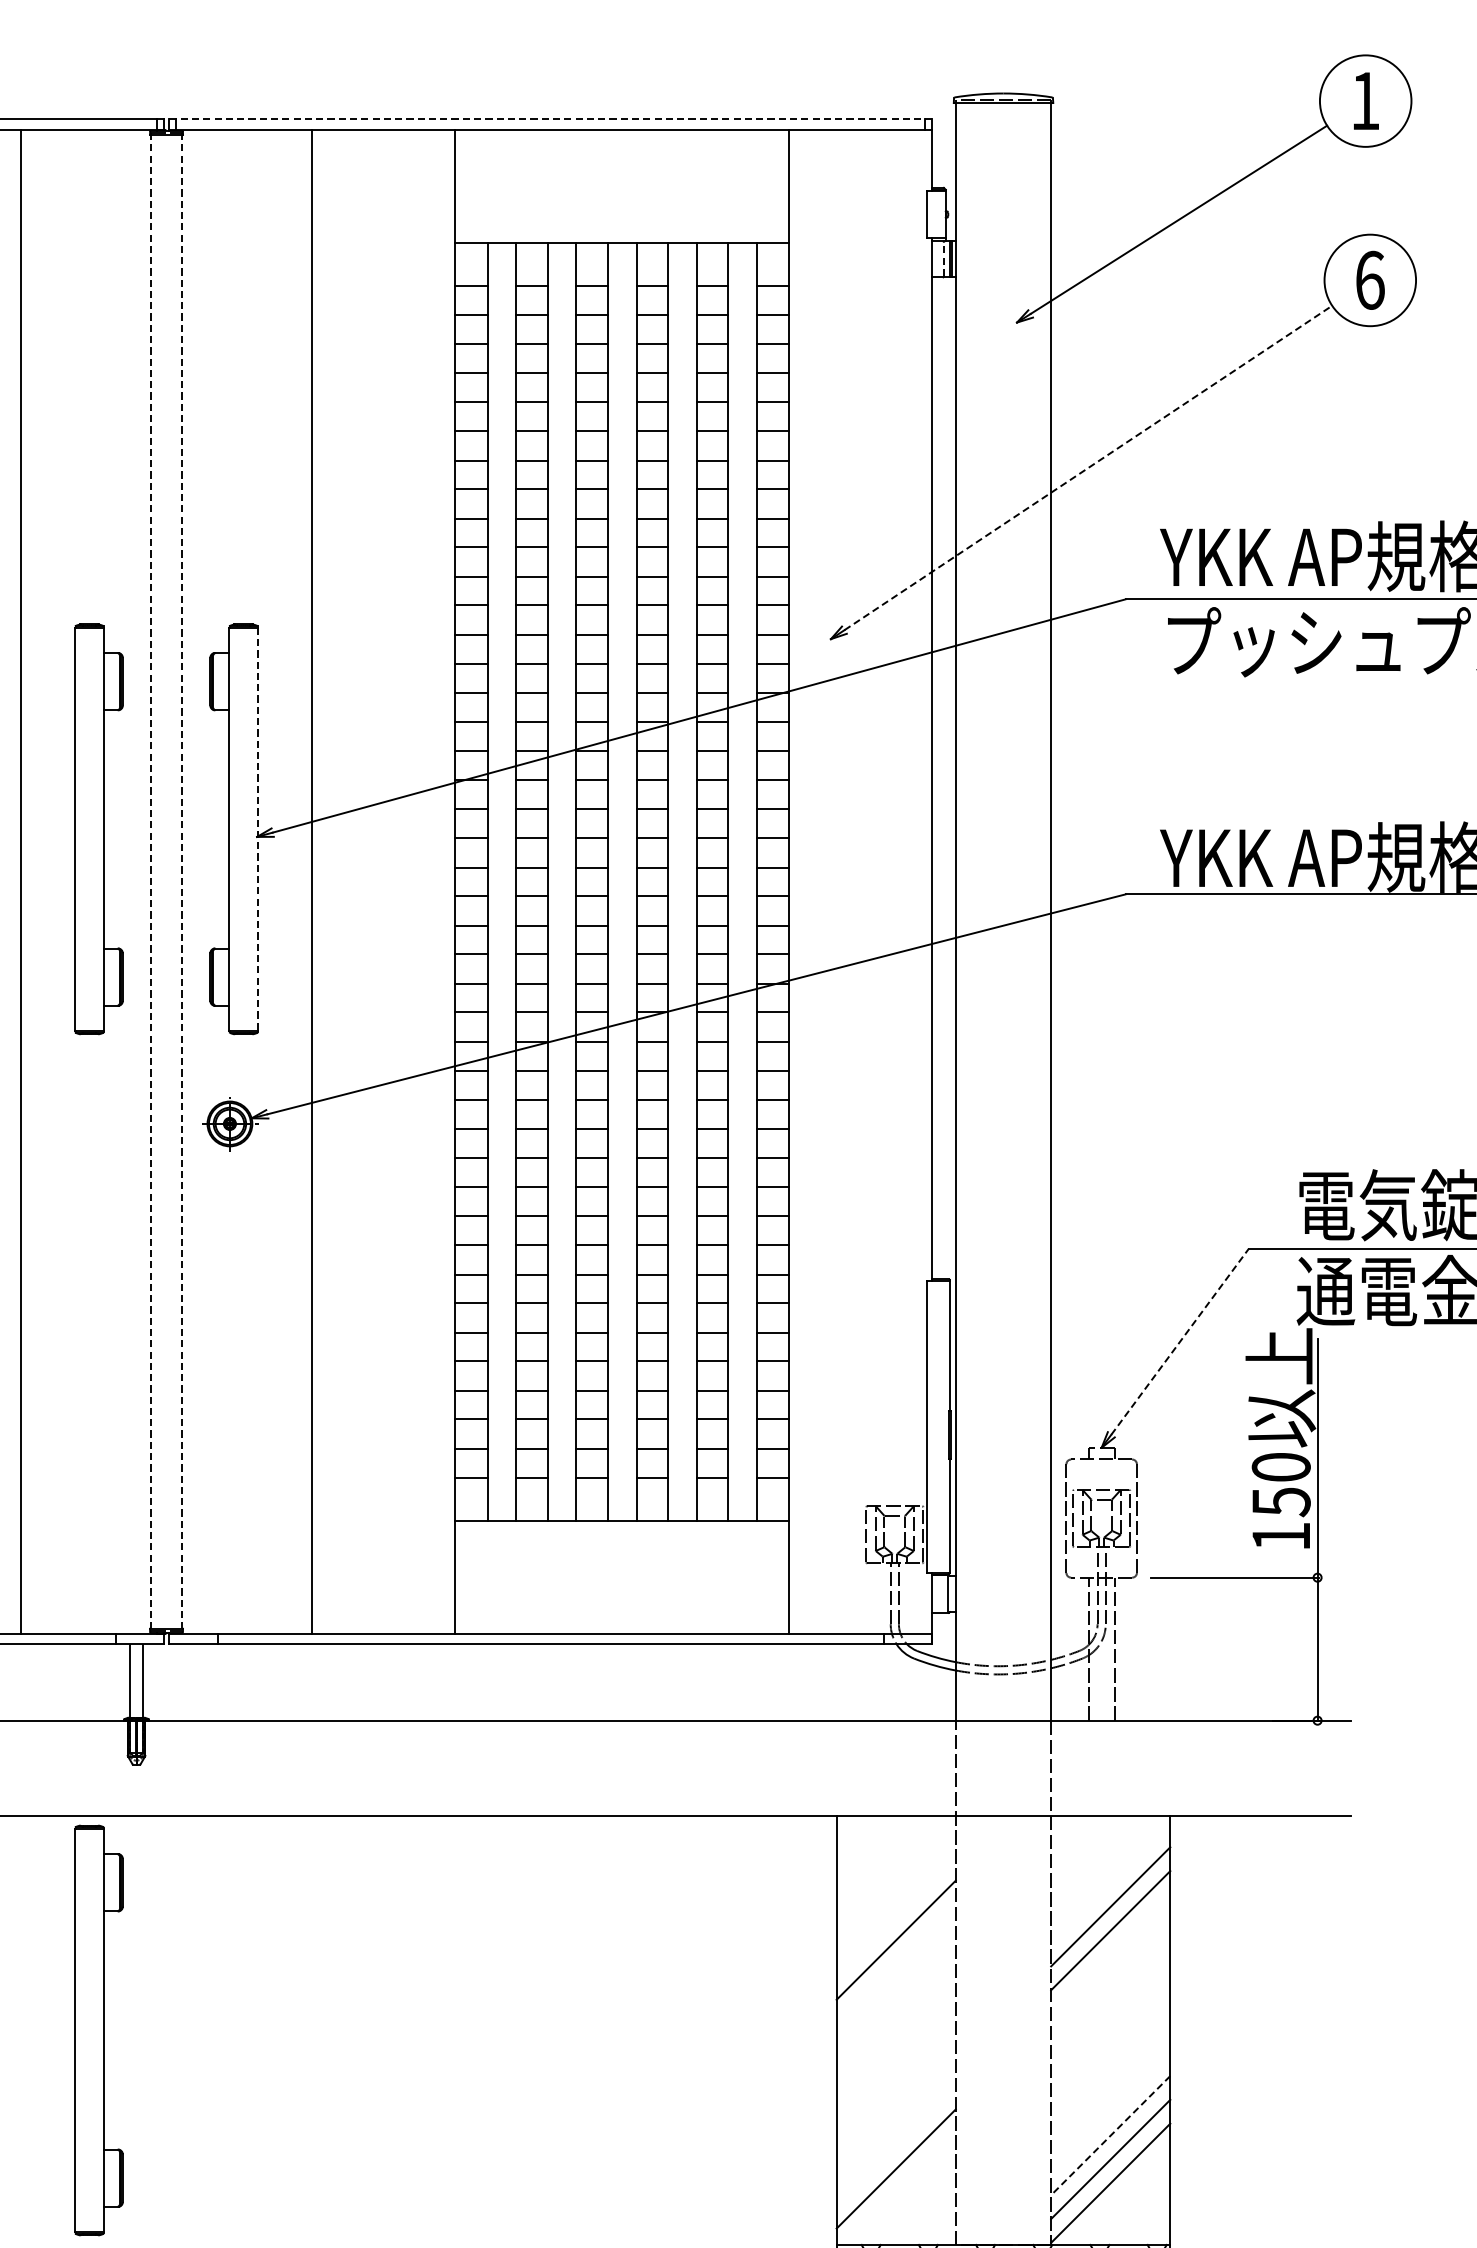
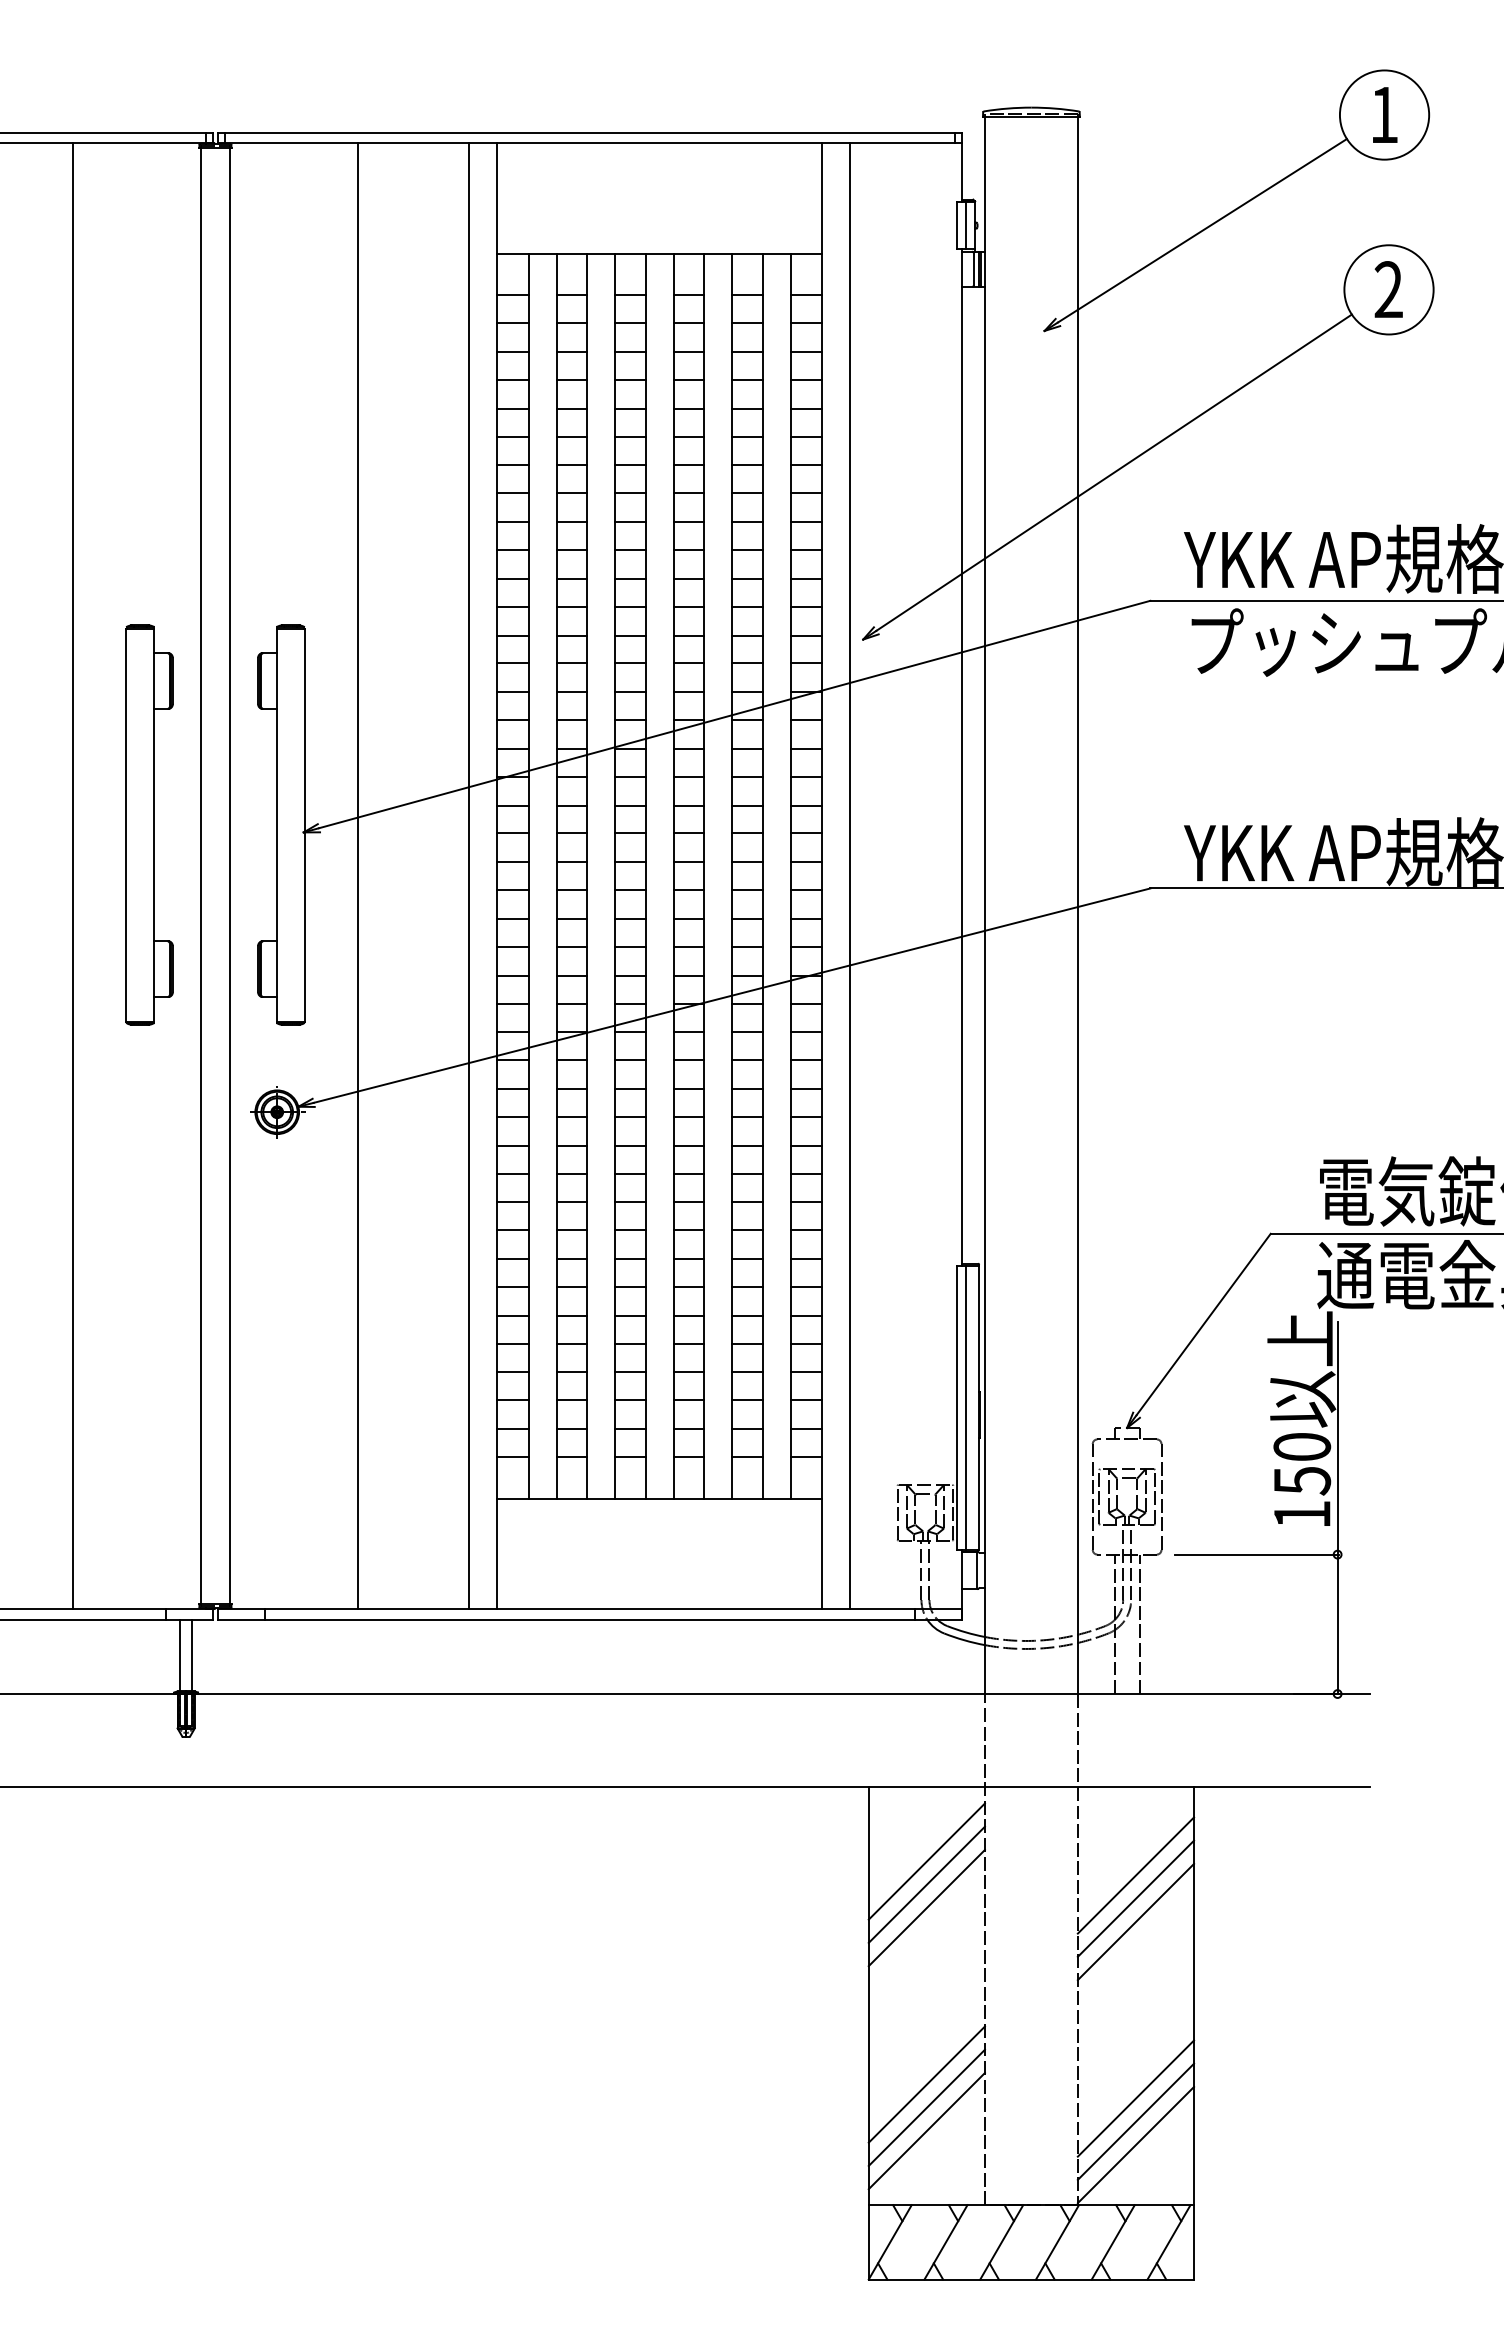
line: (550, 119) -> (589, 132), dashed -> solid
line: (936, 214) -> (966, 225), added
line: (944, 258) -> (973, 268), dashed -> solid
text: (1369, 280) -> (1388, 289), 6 -> 2
line: (1088, 467) -> (1114, 472), dashed -> solid
line: (257, 829) -> (304, 825), dashed -> solid
line: (427, 881) -> (469, 875), added
line: (817, 881) -> (850, 875), added
line: (151, 882) -> (200, 876), dashed -> solid
line: (182, 882) -> (230, 876), dashed -> solid
line: (1180, 1341) -> (1203, 1324), dashed -> solid
line: (936, 1426) -> (966, 1407), added
line: (895, 1892) -> (926, 1861), added
line: (895, 1916) -> (926, 1884), added
line: (1110, 1953) -> (1135, 1921), added
part: (98, 2029) -> (149, 1995), removed
line: (895, 2121) -> (926, 2084), added
line: (1110, 2135) -> (1135, 2098), dashed -> solid
line: (895, 2144) -> (926, 2107), added

